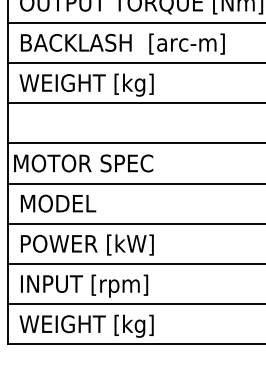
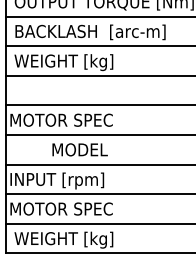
text: (57, 203) -> (79, 149), moved
text: (83, 245) -> (61, 180), POWER [kW] -> INPUT [rpm]
text: (83, 285) -> (61, 210), INPUT [rpm] -> MOTOR SPEC

